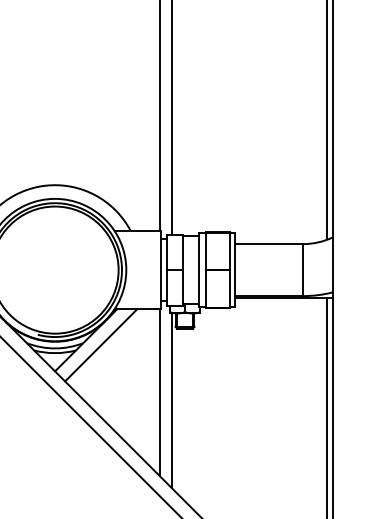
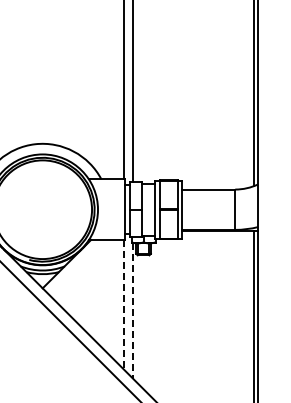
line: (101, 345) -> (78, 268), removed
line: (160, 392) -> (124, 304), solid -> dashed
line: (172, 401) -> (133, 311), solid -> dashed

